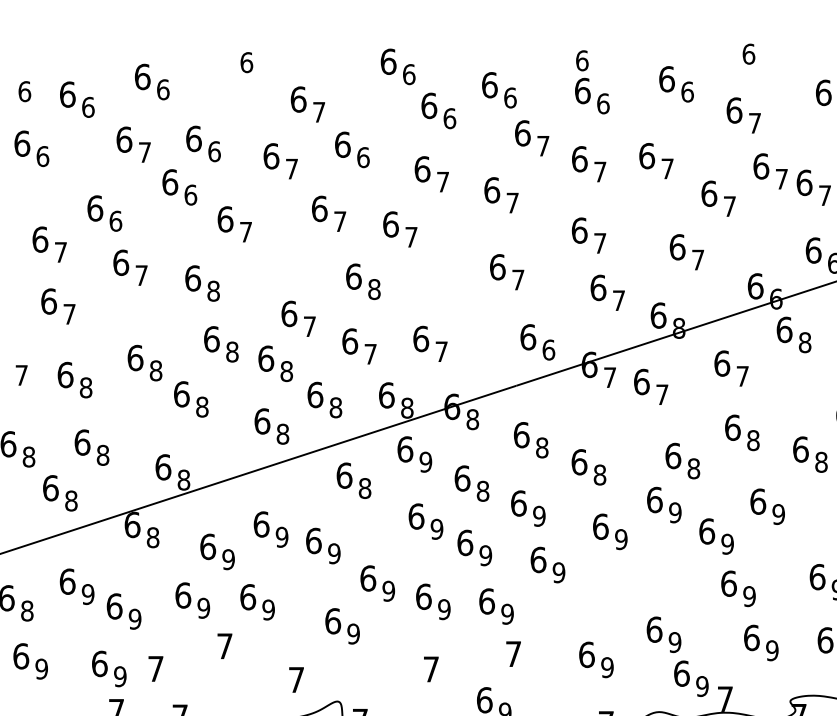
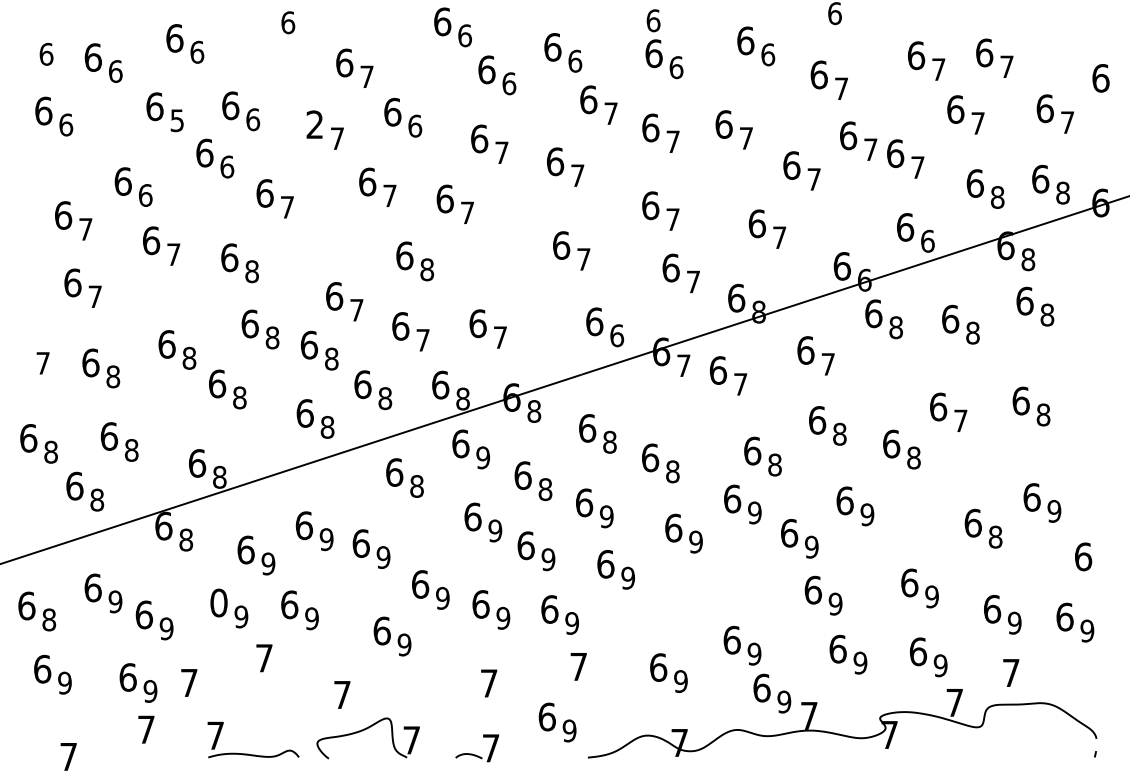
text: (144, 152) -> (176, 120), 7 -> 5
text: (270, 156) -> (314, 124), 6 -> 2
text: (182, 595) -> (218, 602), 6 -> 0

